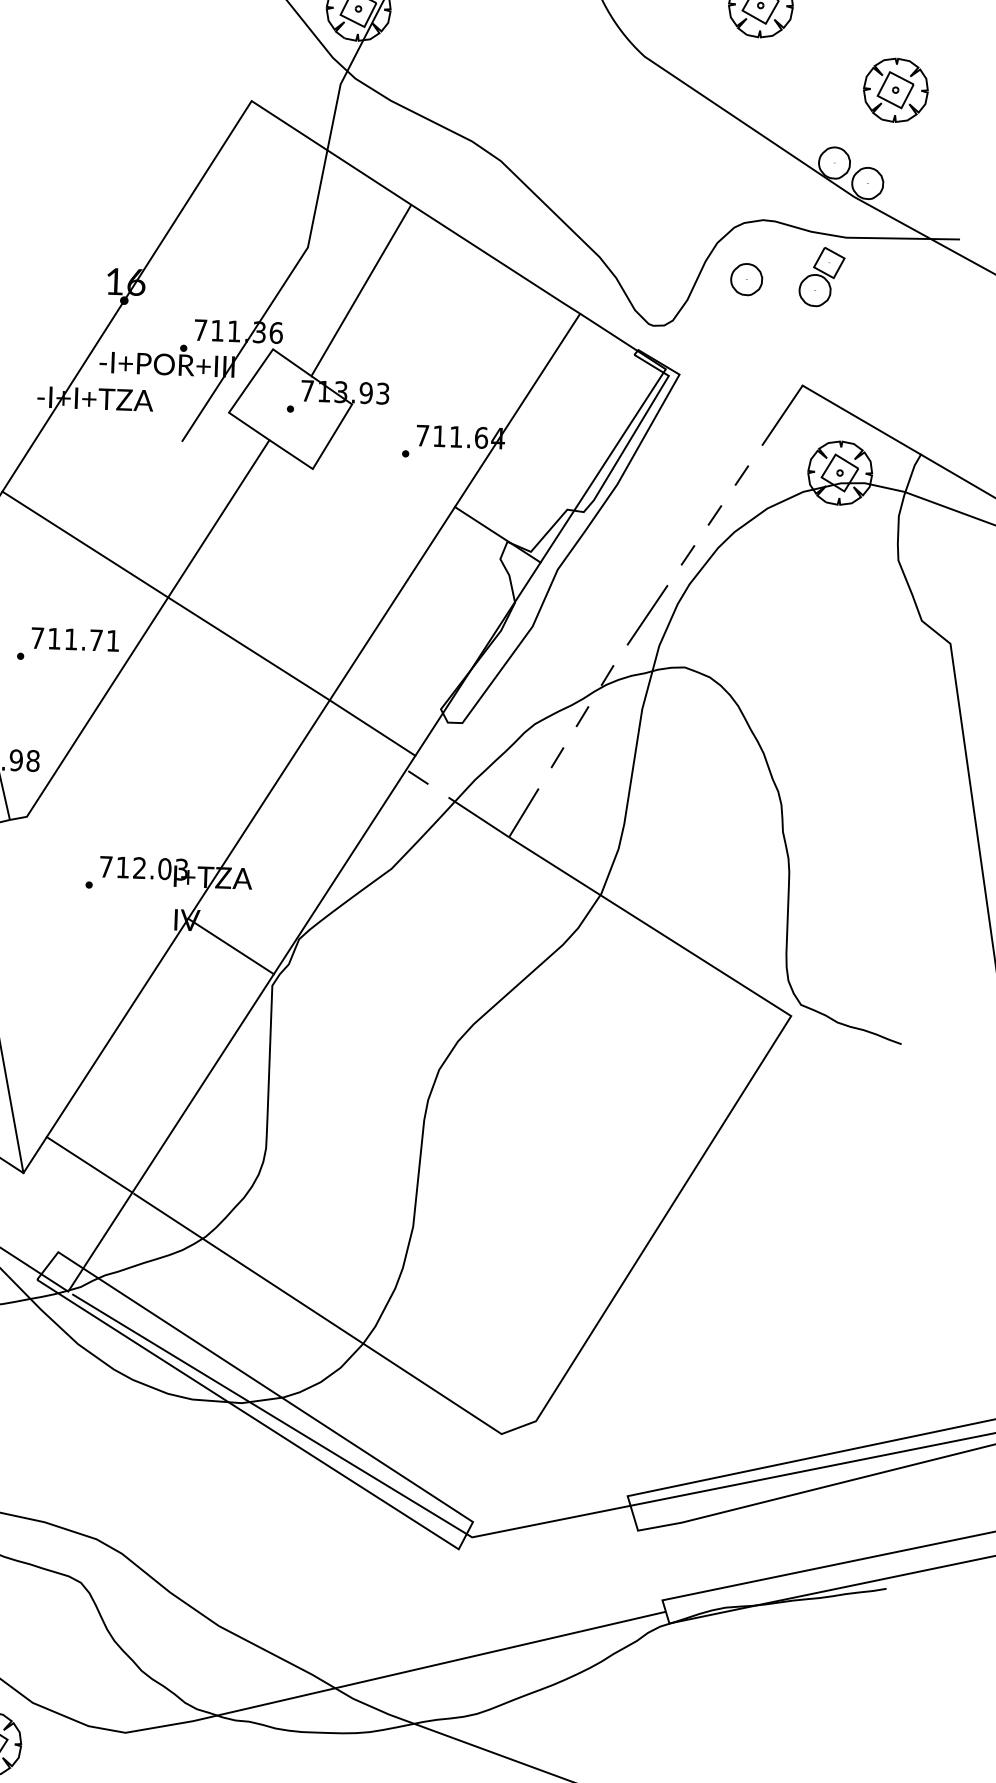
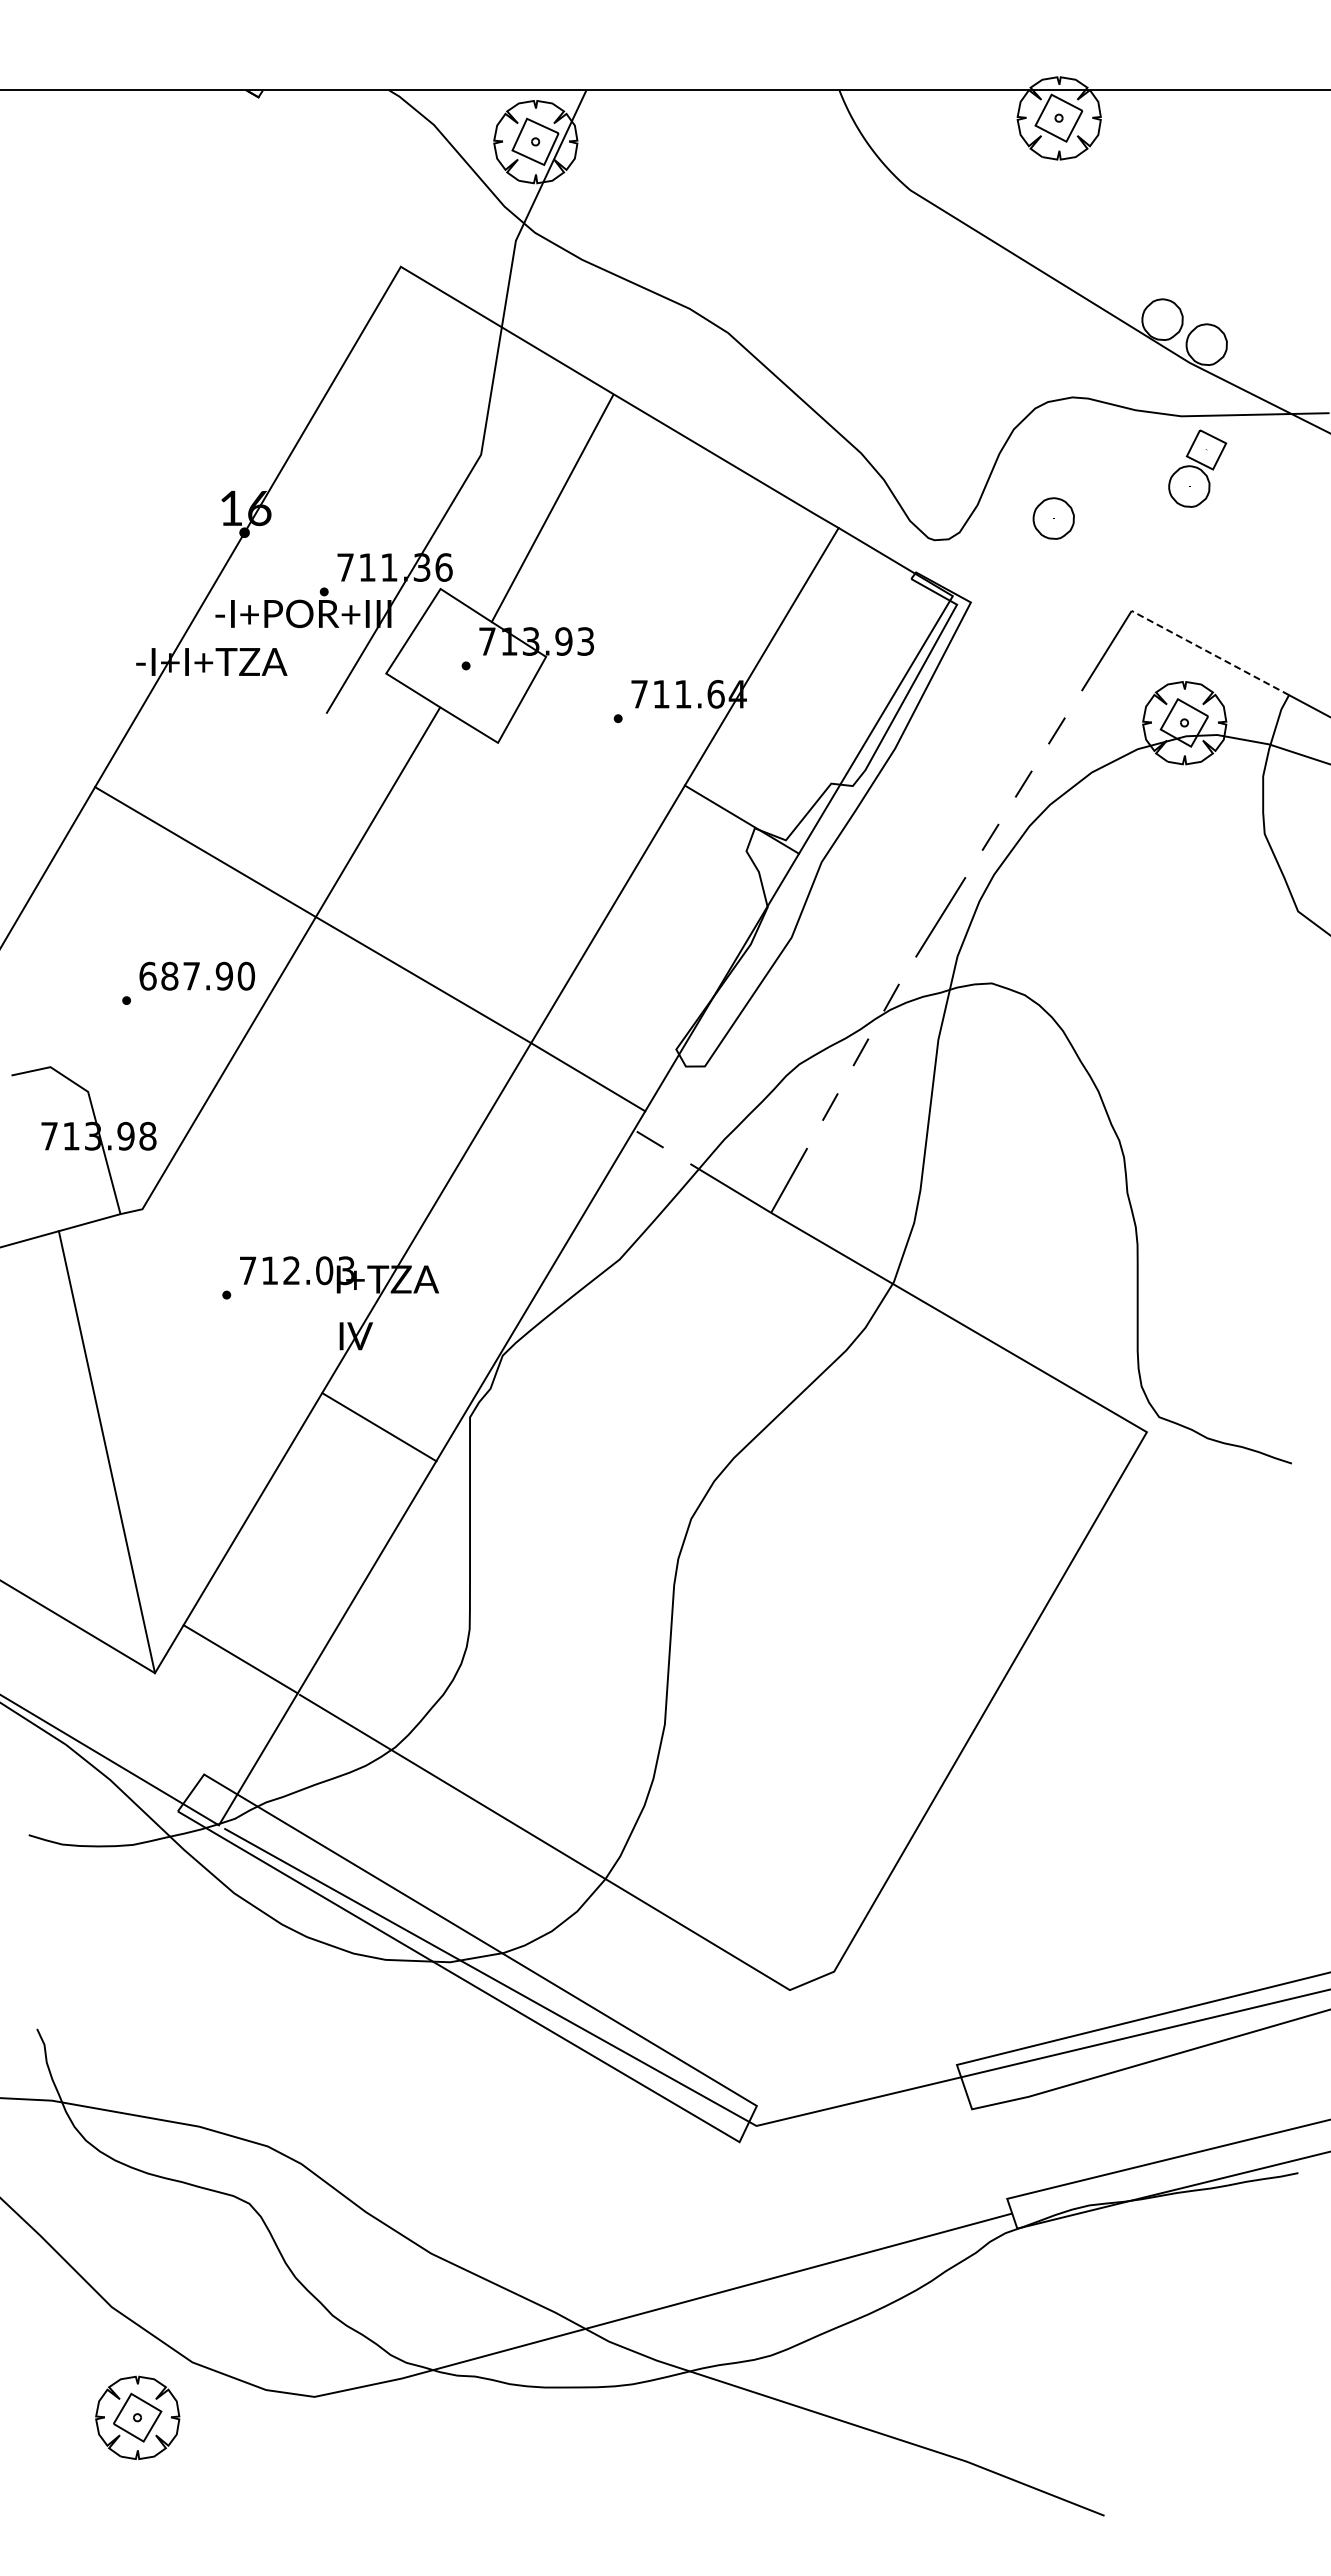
part: (895, 90) -> (1238, 222), removed
part: (821, 276) -> (1197, 468), moved
part: (746, 279) -> (1053, 518), moved
line: (861, 419) -> (1209, 652), solid -> dashed
text: (75, 639) -> (197, 975), 711.71 -> 687.90
line: (231, 946) -> (379, 1427), moved

